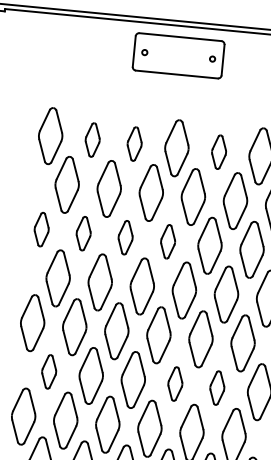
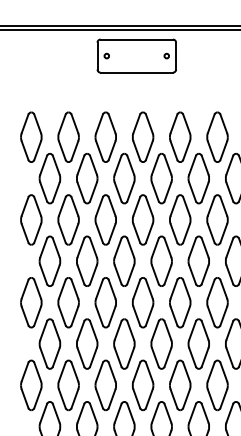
part: (92, 139) -> (68, 136), size x1.67
part: (134, 143) -> (105, 136), size x1.67
part: (219, 151) -> (180, 136), size x1.67
part: (41, 229) -> (31, 219), size x1.67
part: (83, 233) -> (68, 219), size x1.67
part: (125, 237) -> (105, 219), size x1.67
part: (168, 241) -> (143, 219), size x1.67
part: (48, 371) -> (49, 343), size x1.67
part: (175, 383) -> (161, 343), size x1.67
part: (217, 387) -> (198, 343), size x1.67

